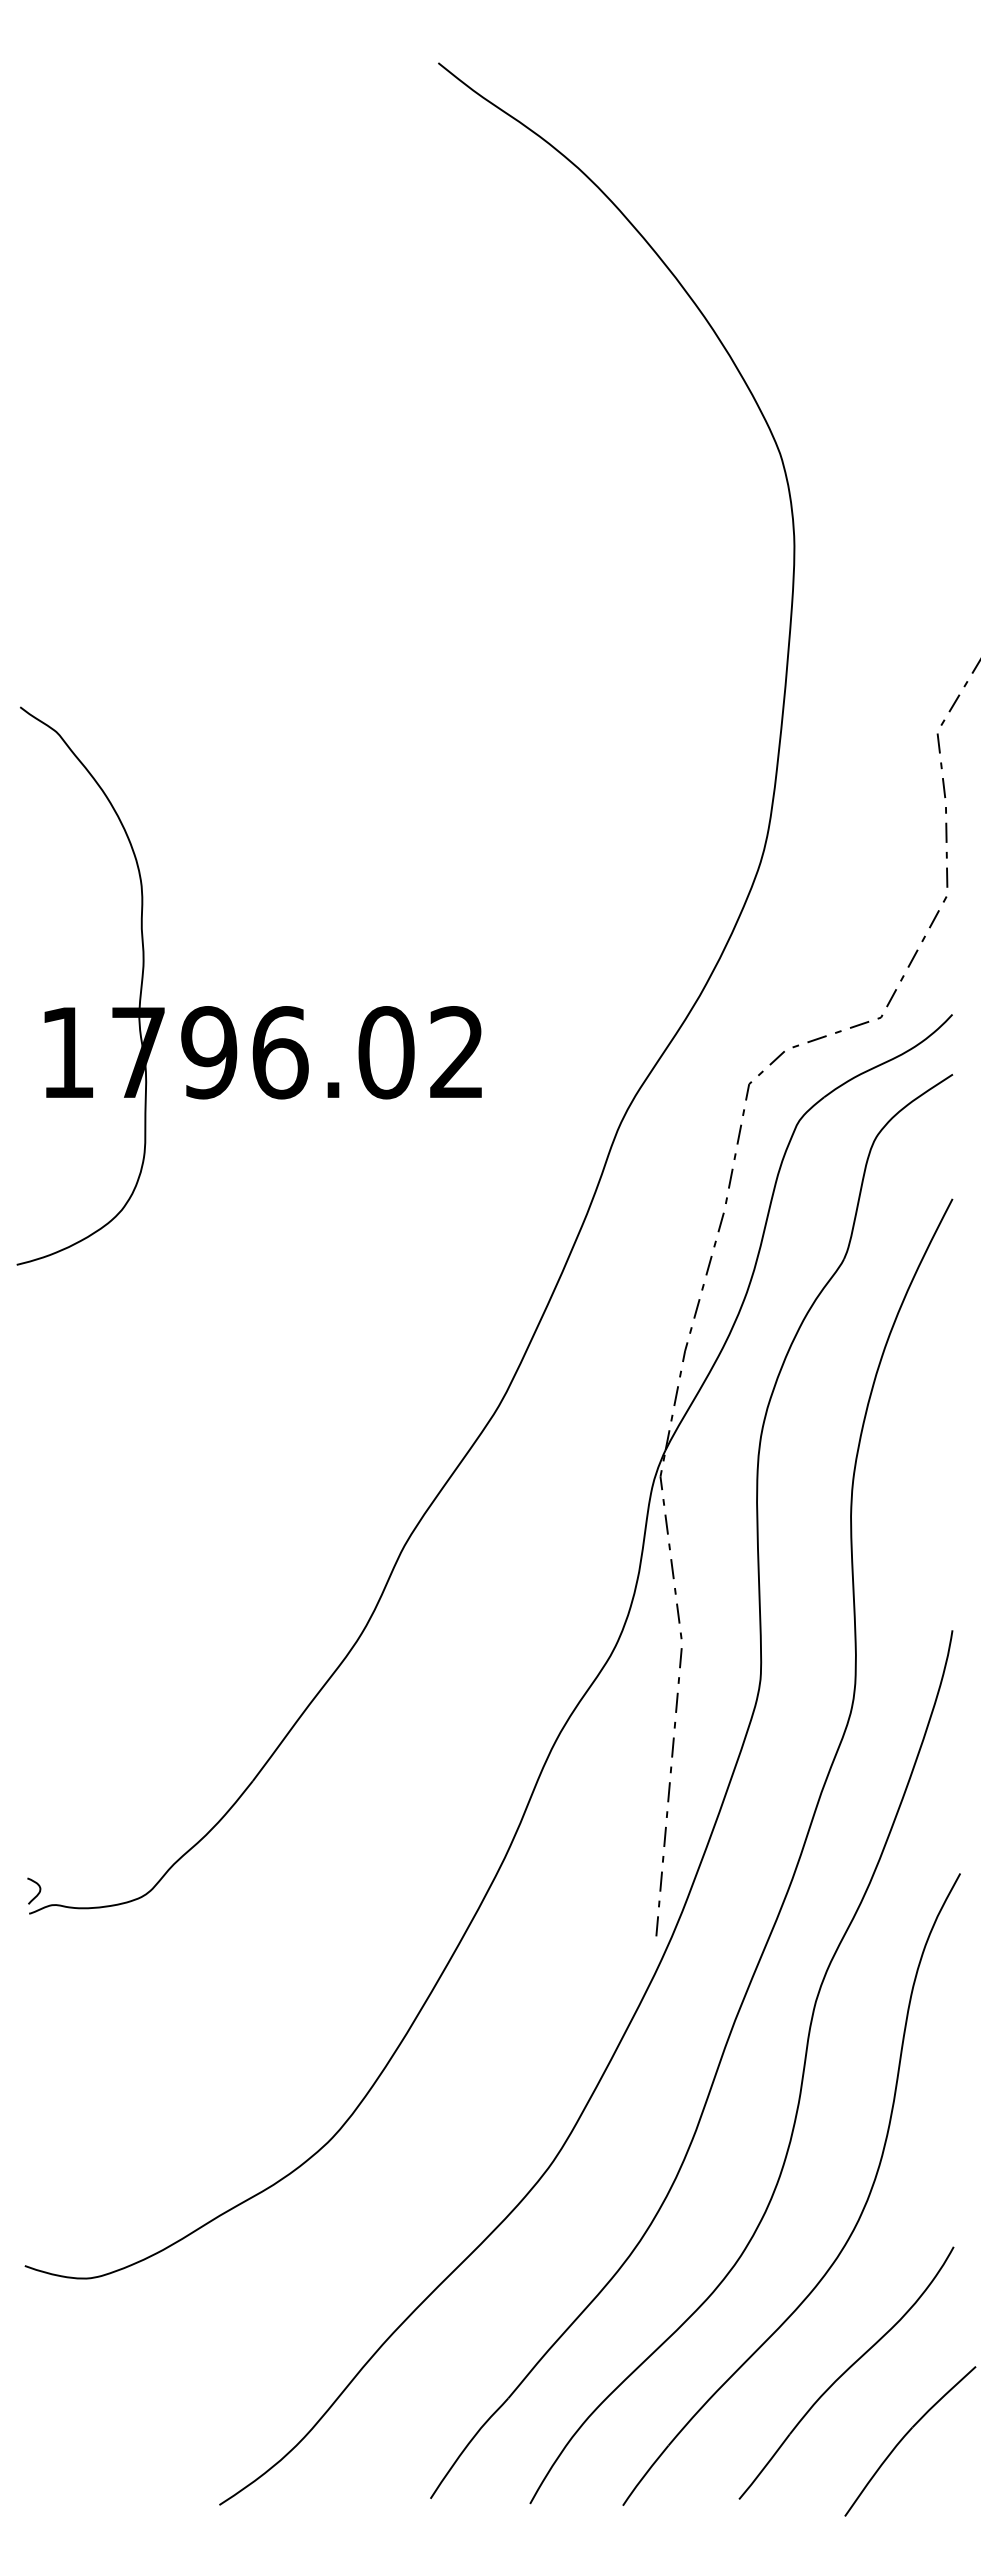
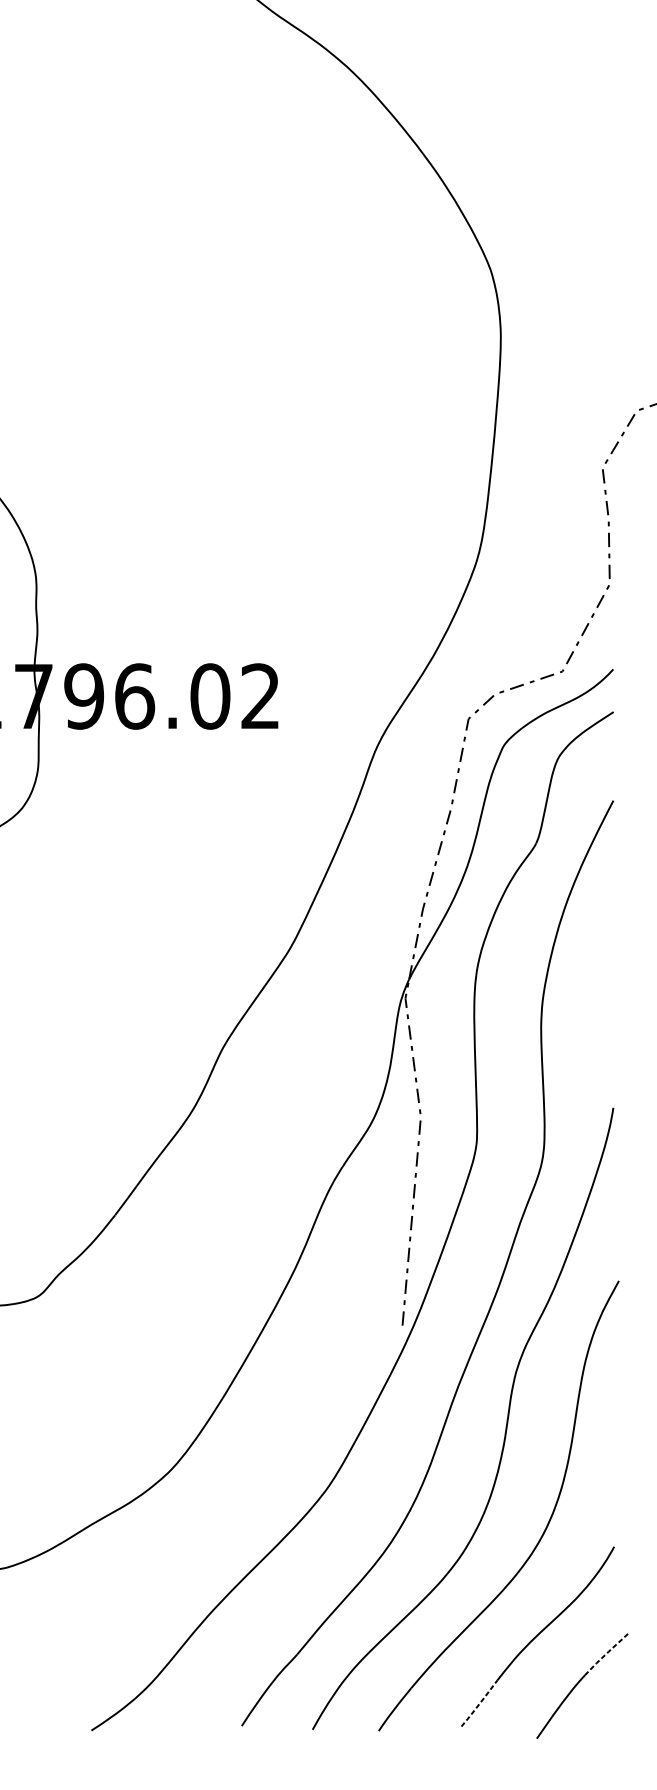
line: (944, 2395) -> (607, 1652), solid -> dashed
line: (764, 2467) -> (479, 1703), solid -> dashed

